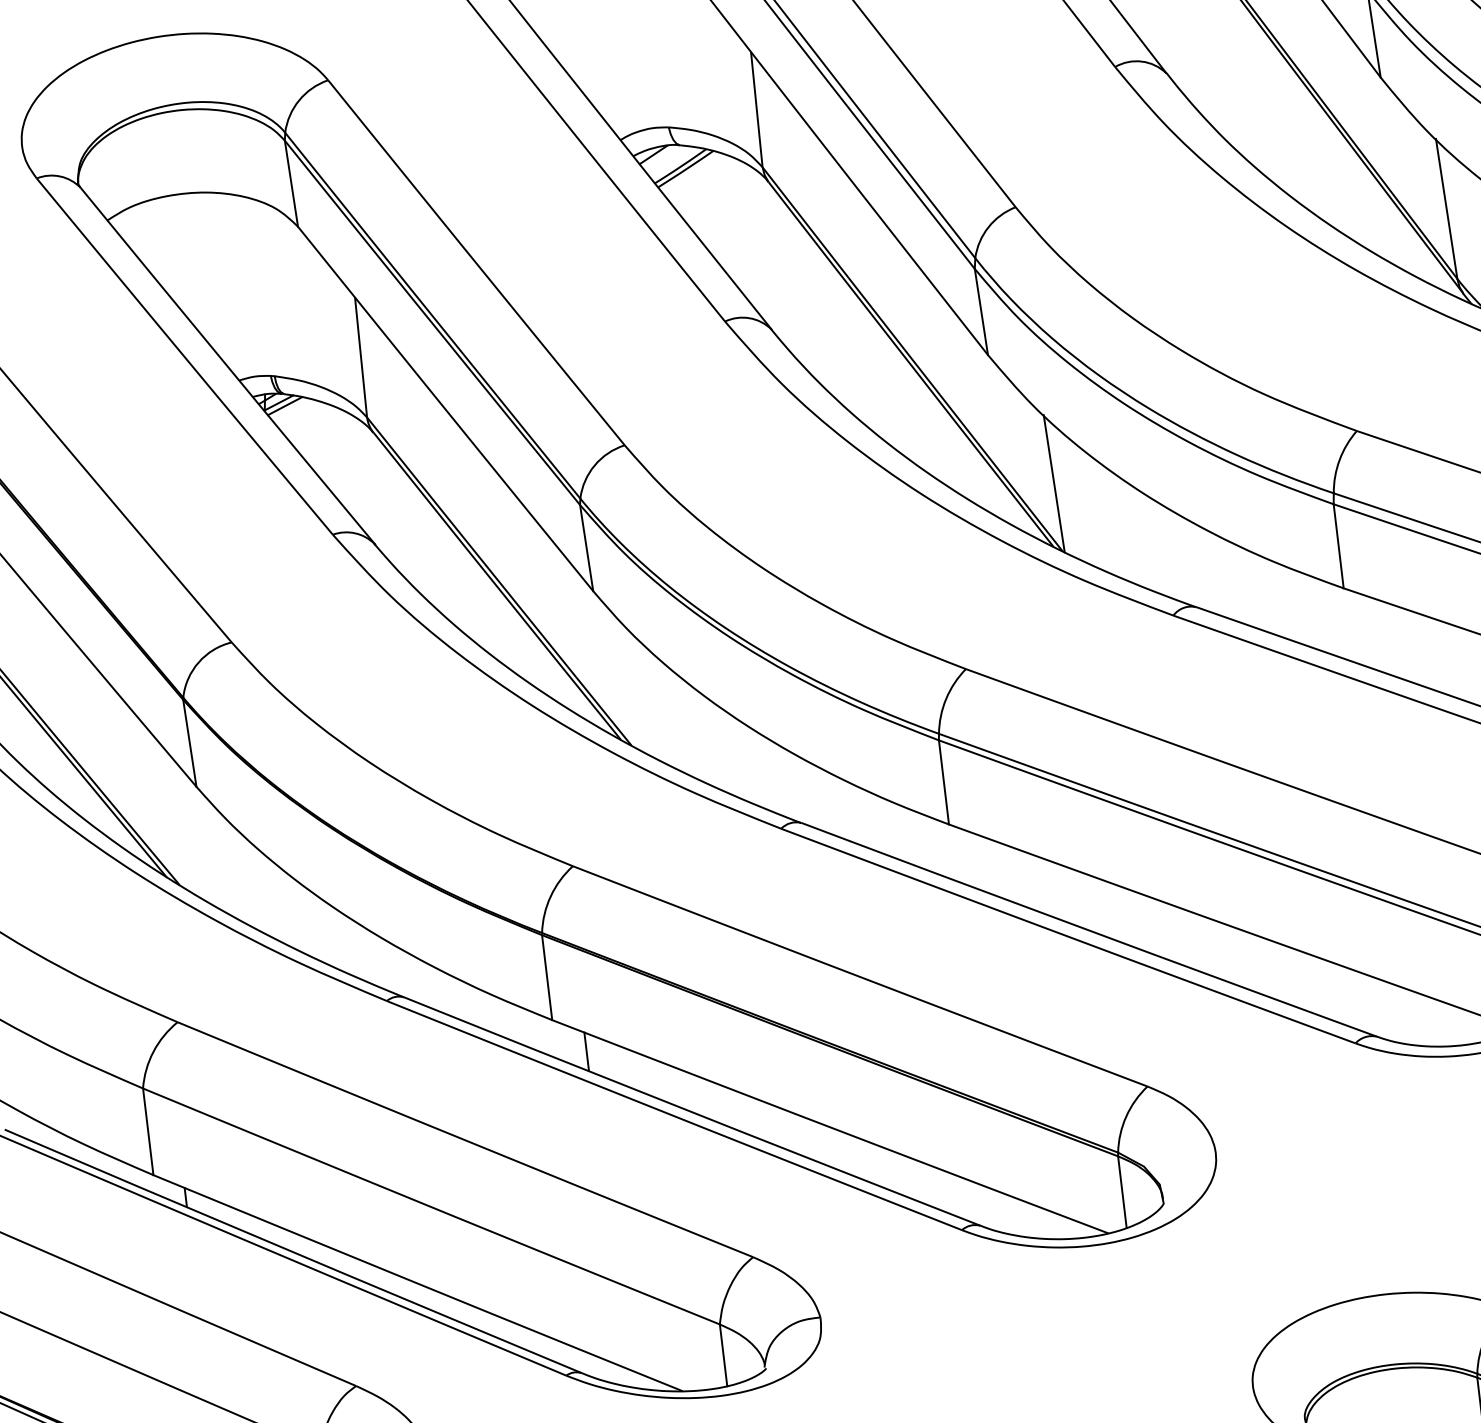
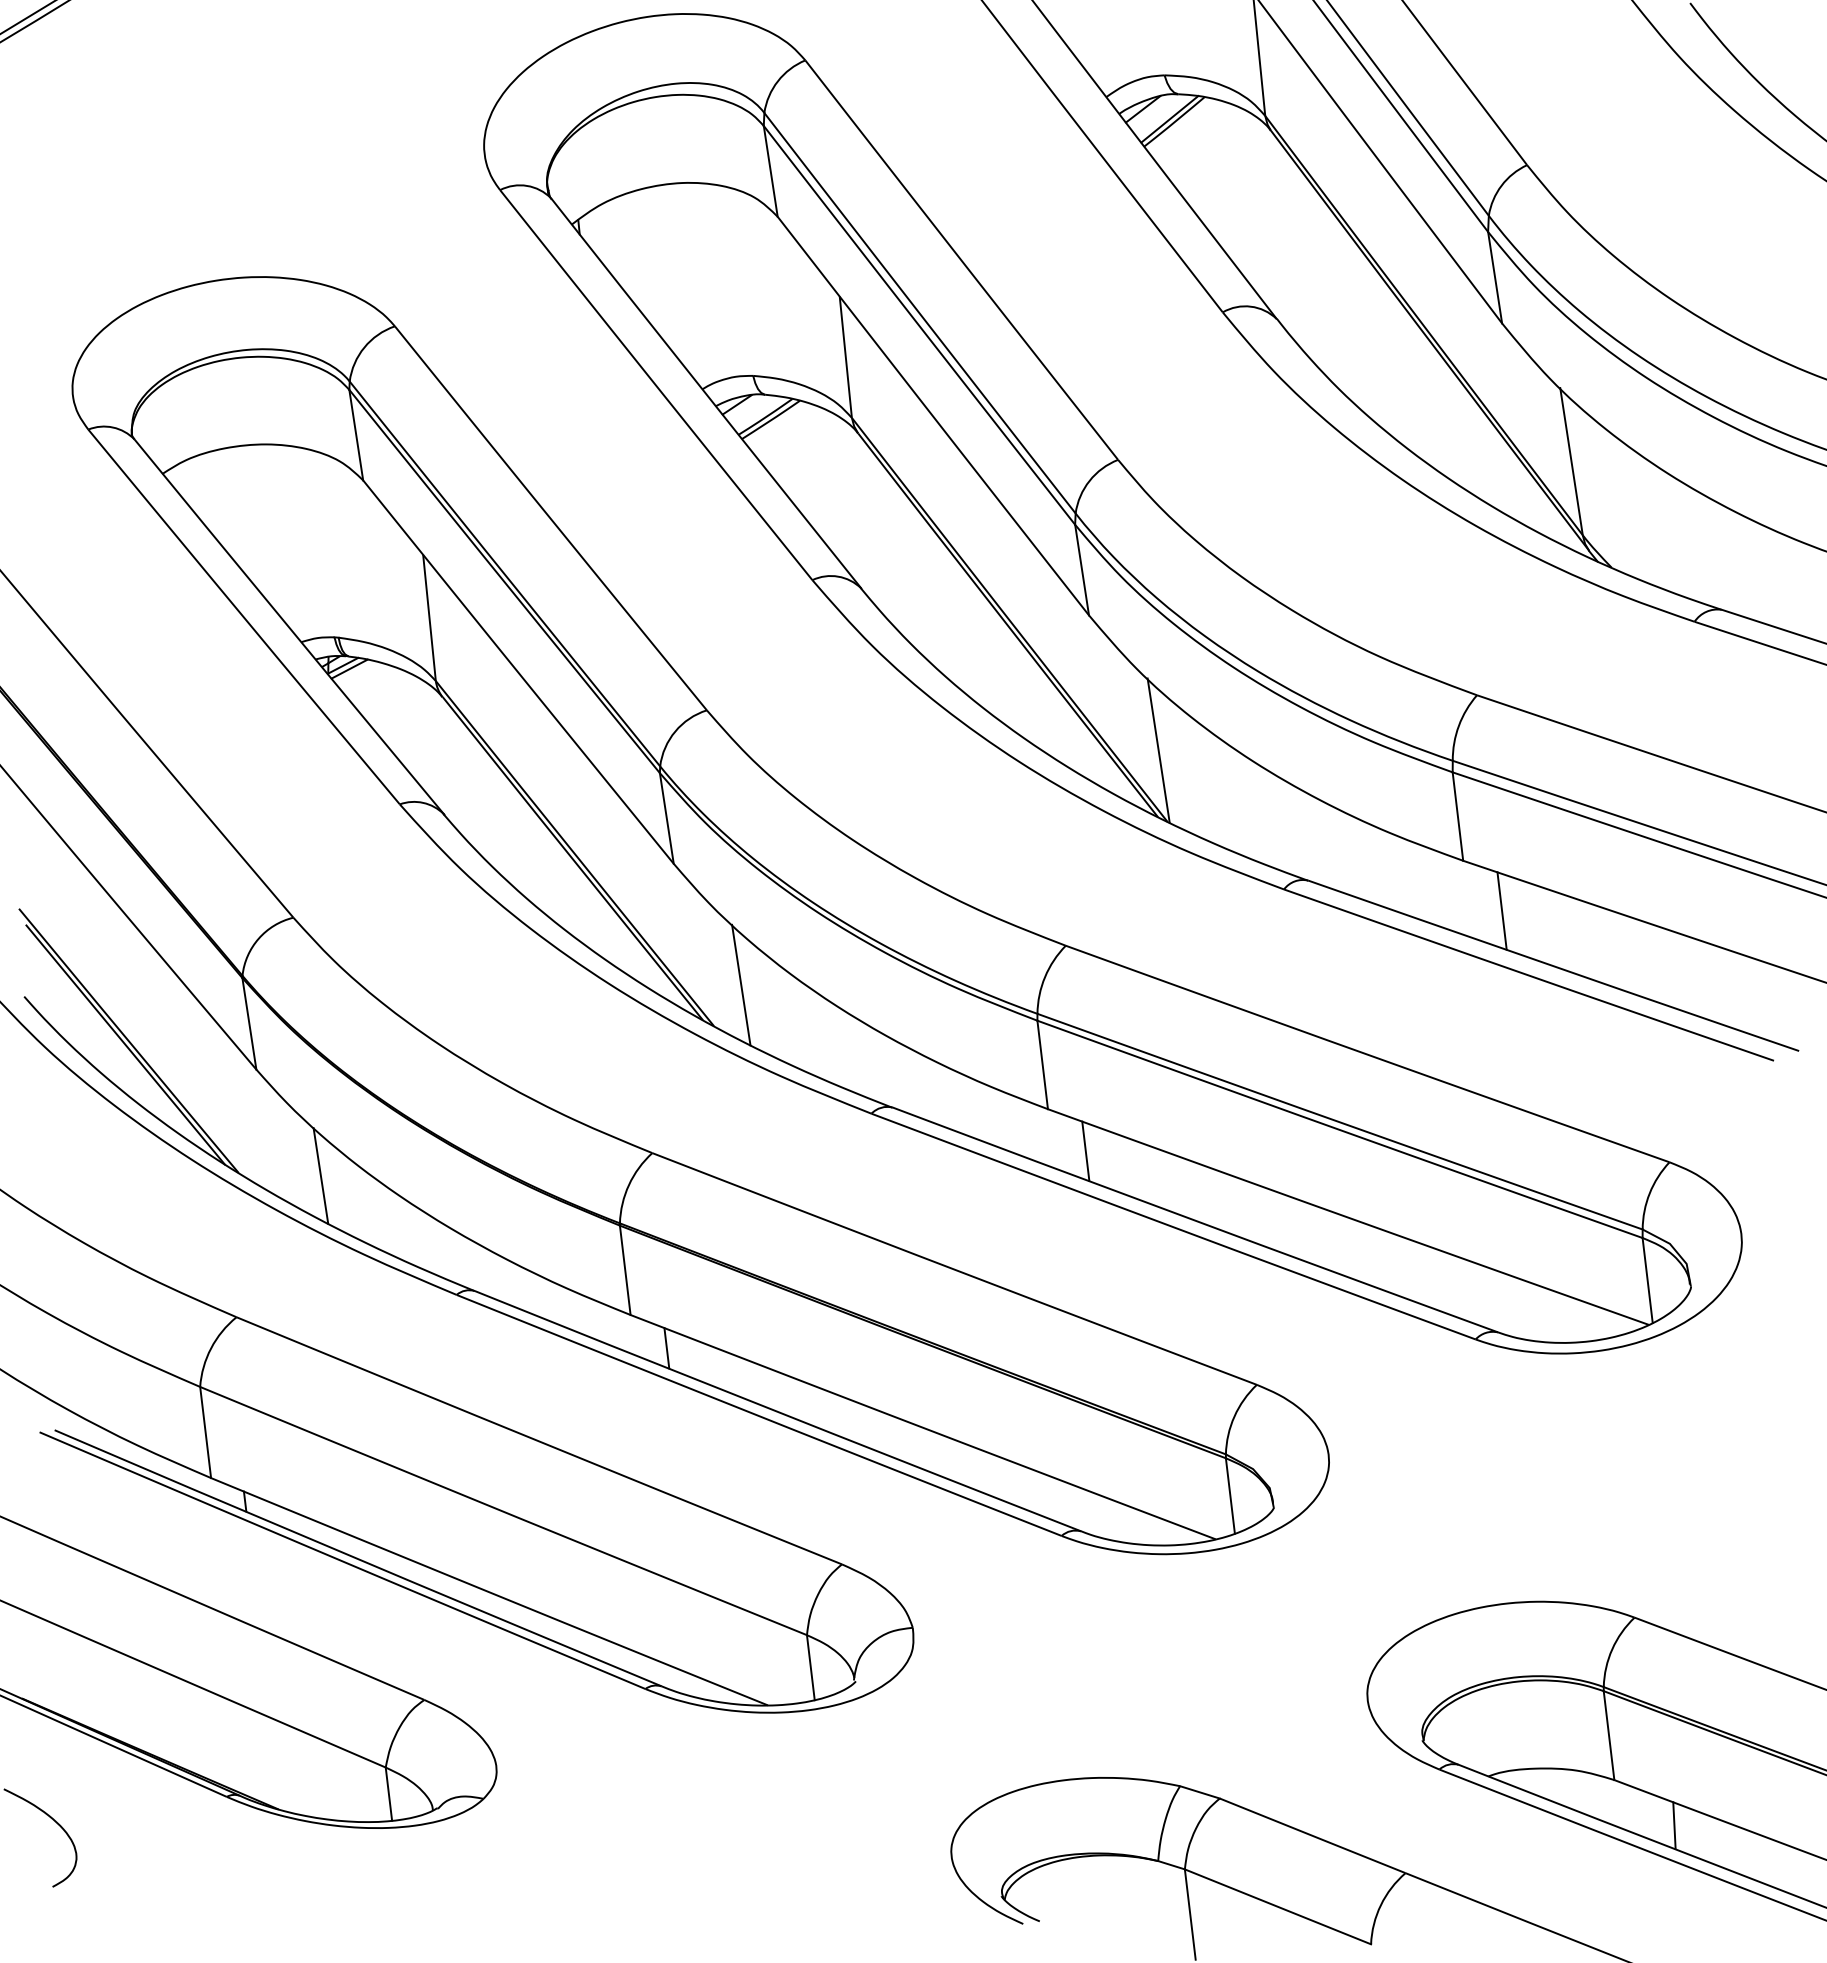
line: (1380, 635) -> (1501, 910), added
line: (657, 705) -> (741, 984), added
line: (984, 863) -> (1085, 1150), added
line: (257, 887) -> (320, 1175), added

